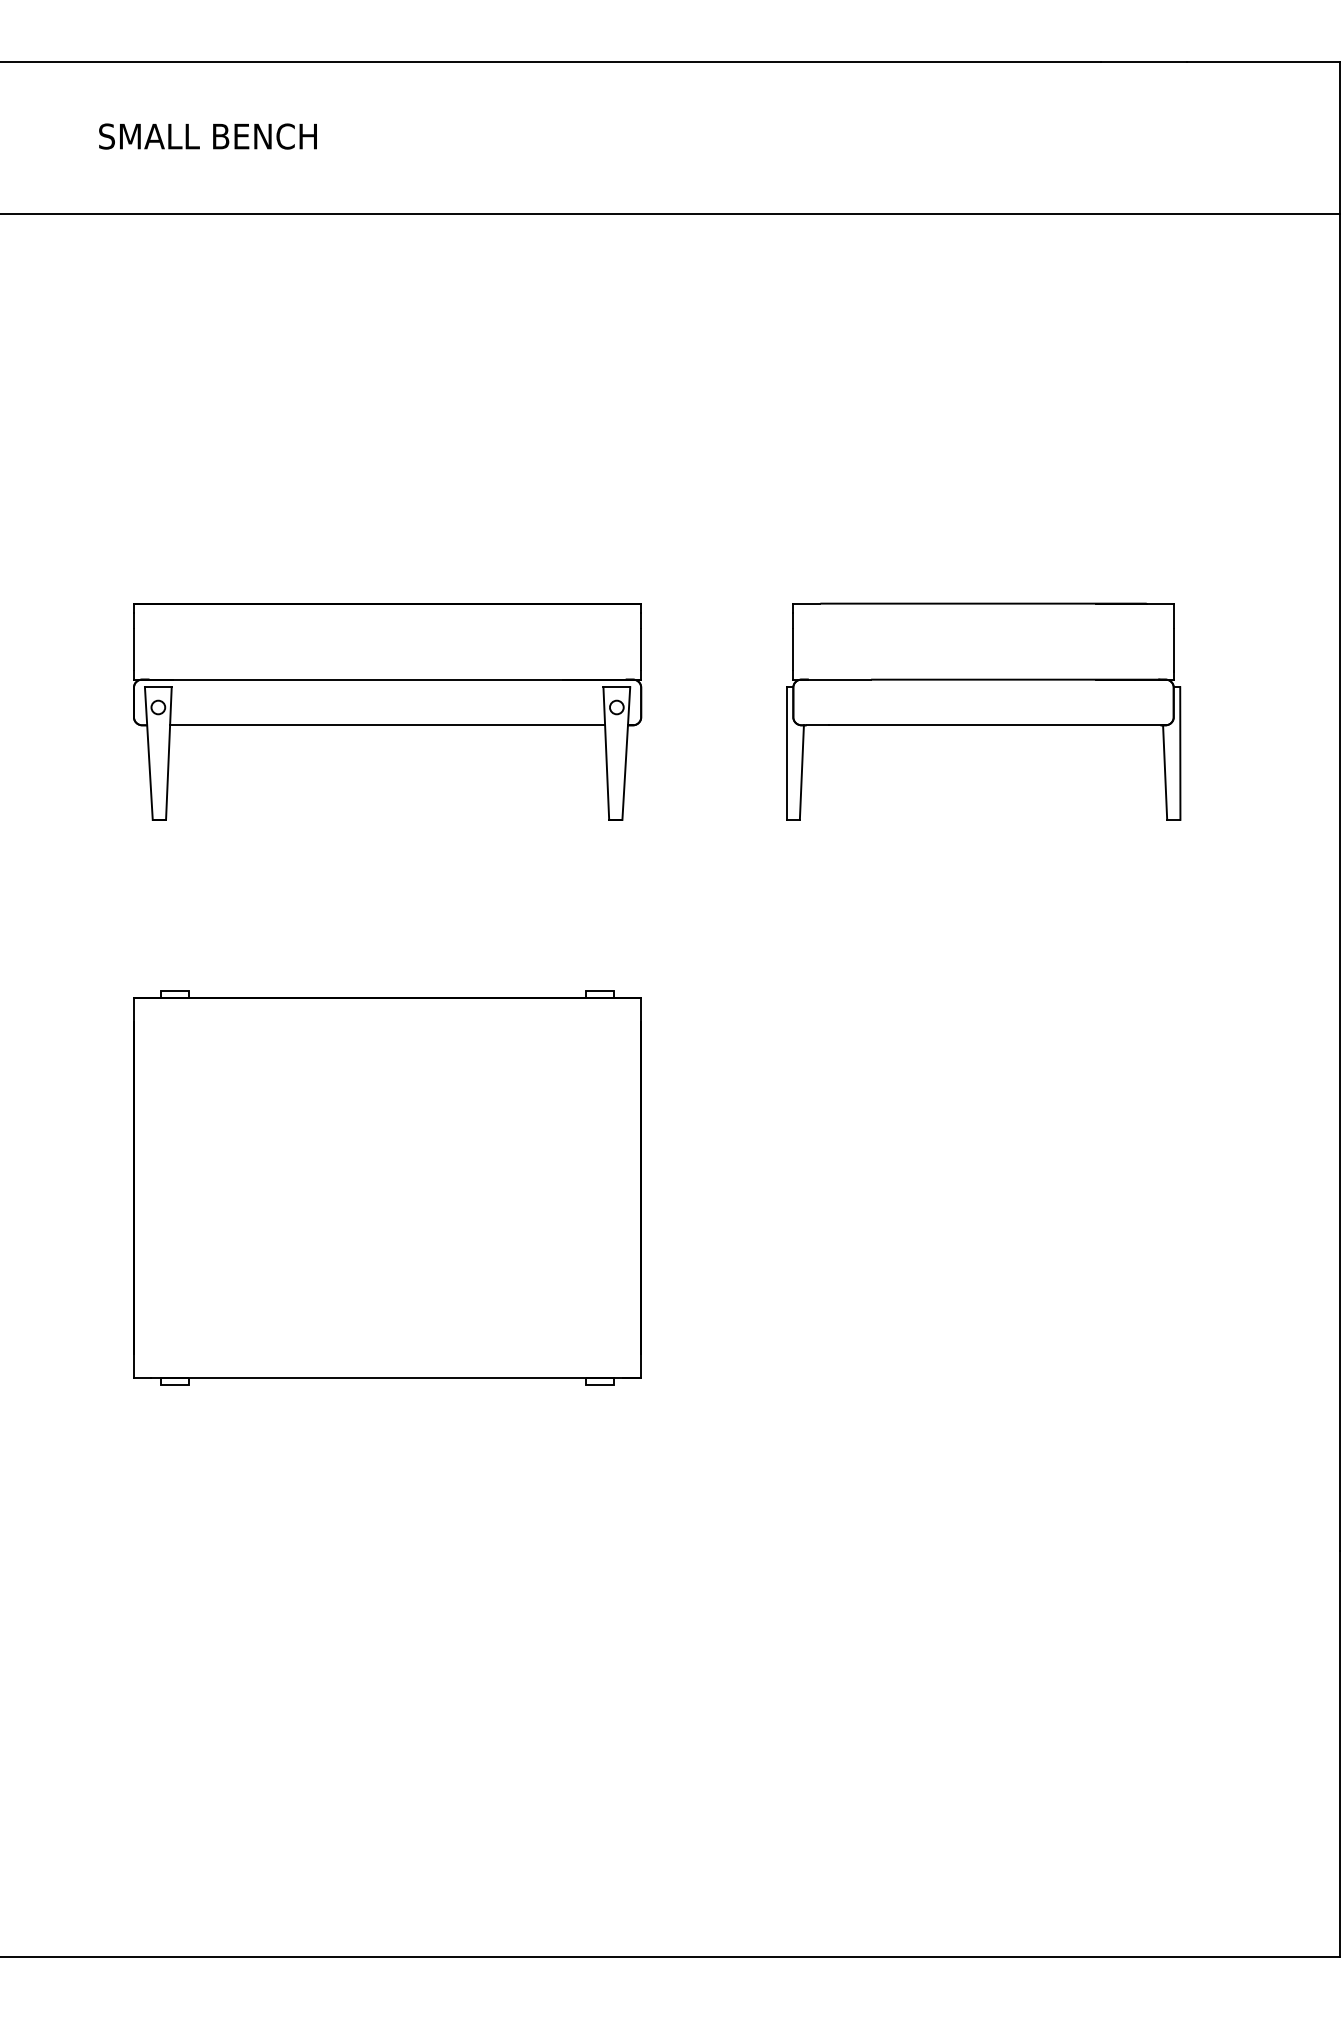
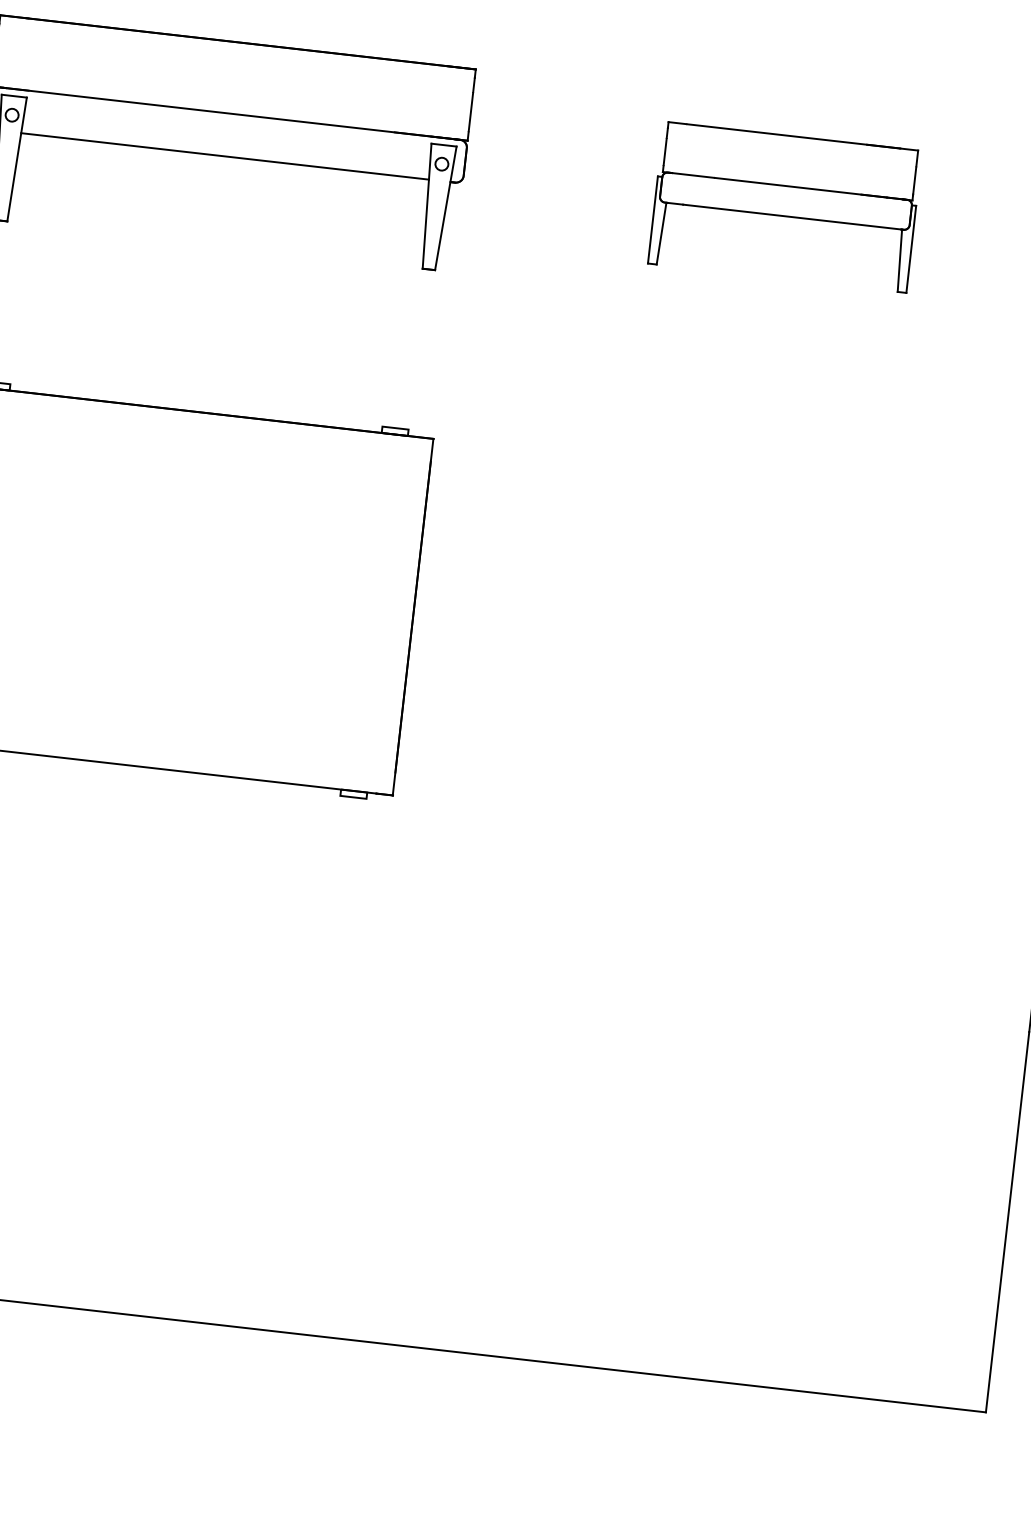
part: (983, 711) -> (785, 207), size x0.7

